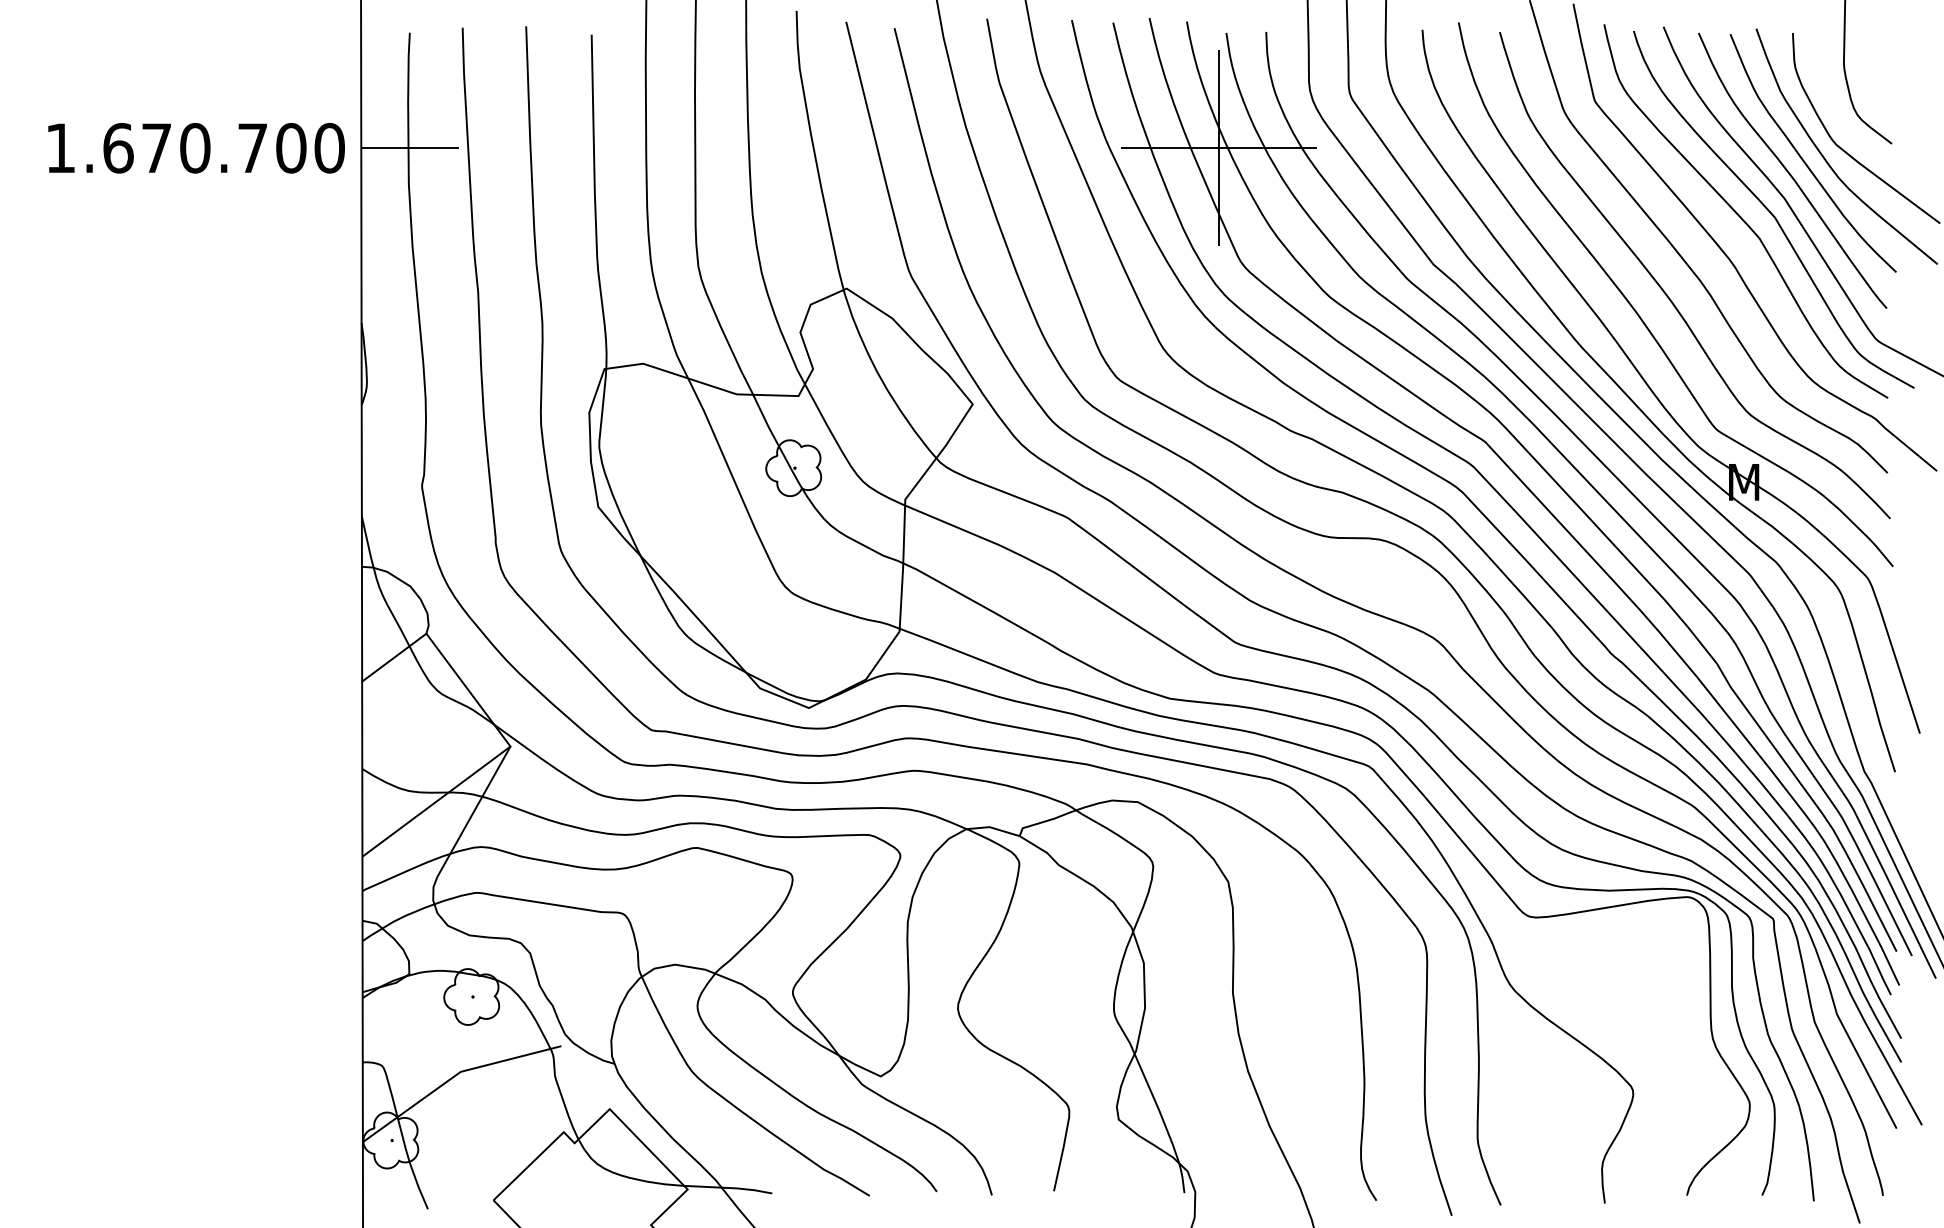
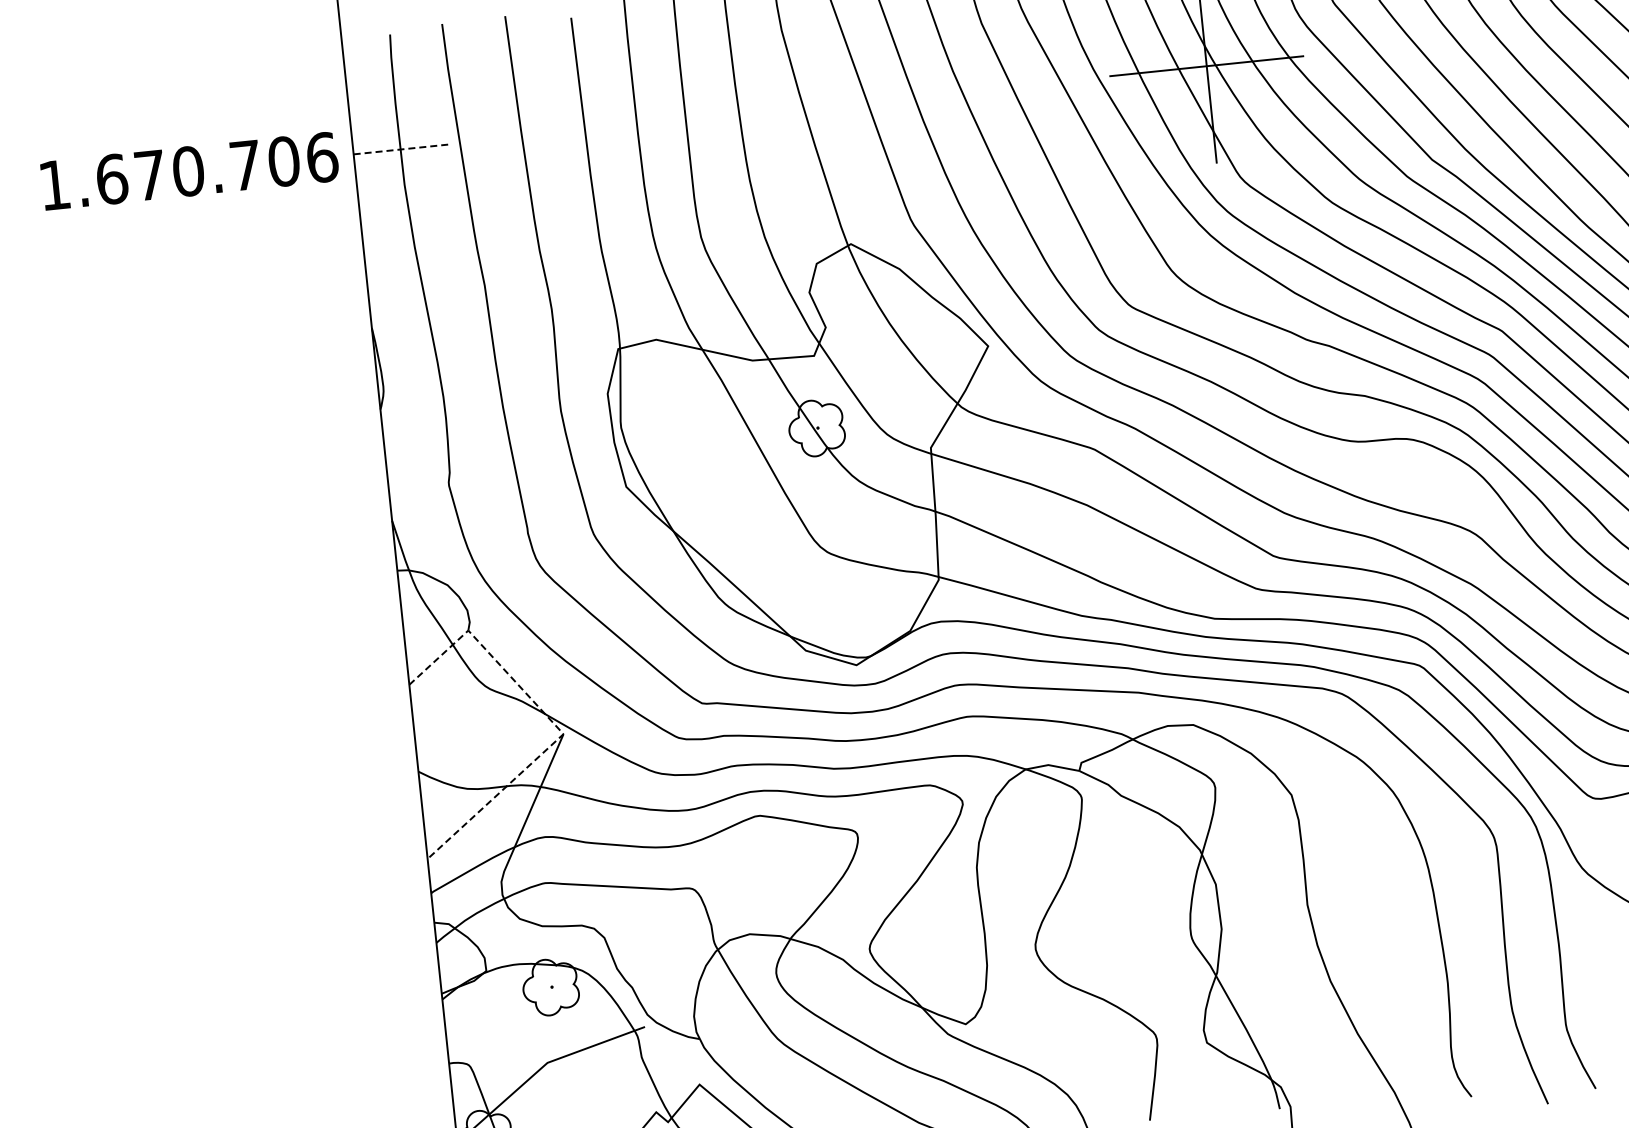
text: (329, 148) -> (322, 157), 1.670.700 -> 1.670.706
line: (410, 148) -> (402, 149), solid -> dashed
line: (499, 732) -> (551, 721), solid -> dashed

